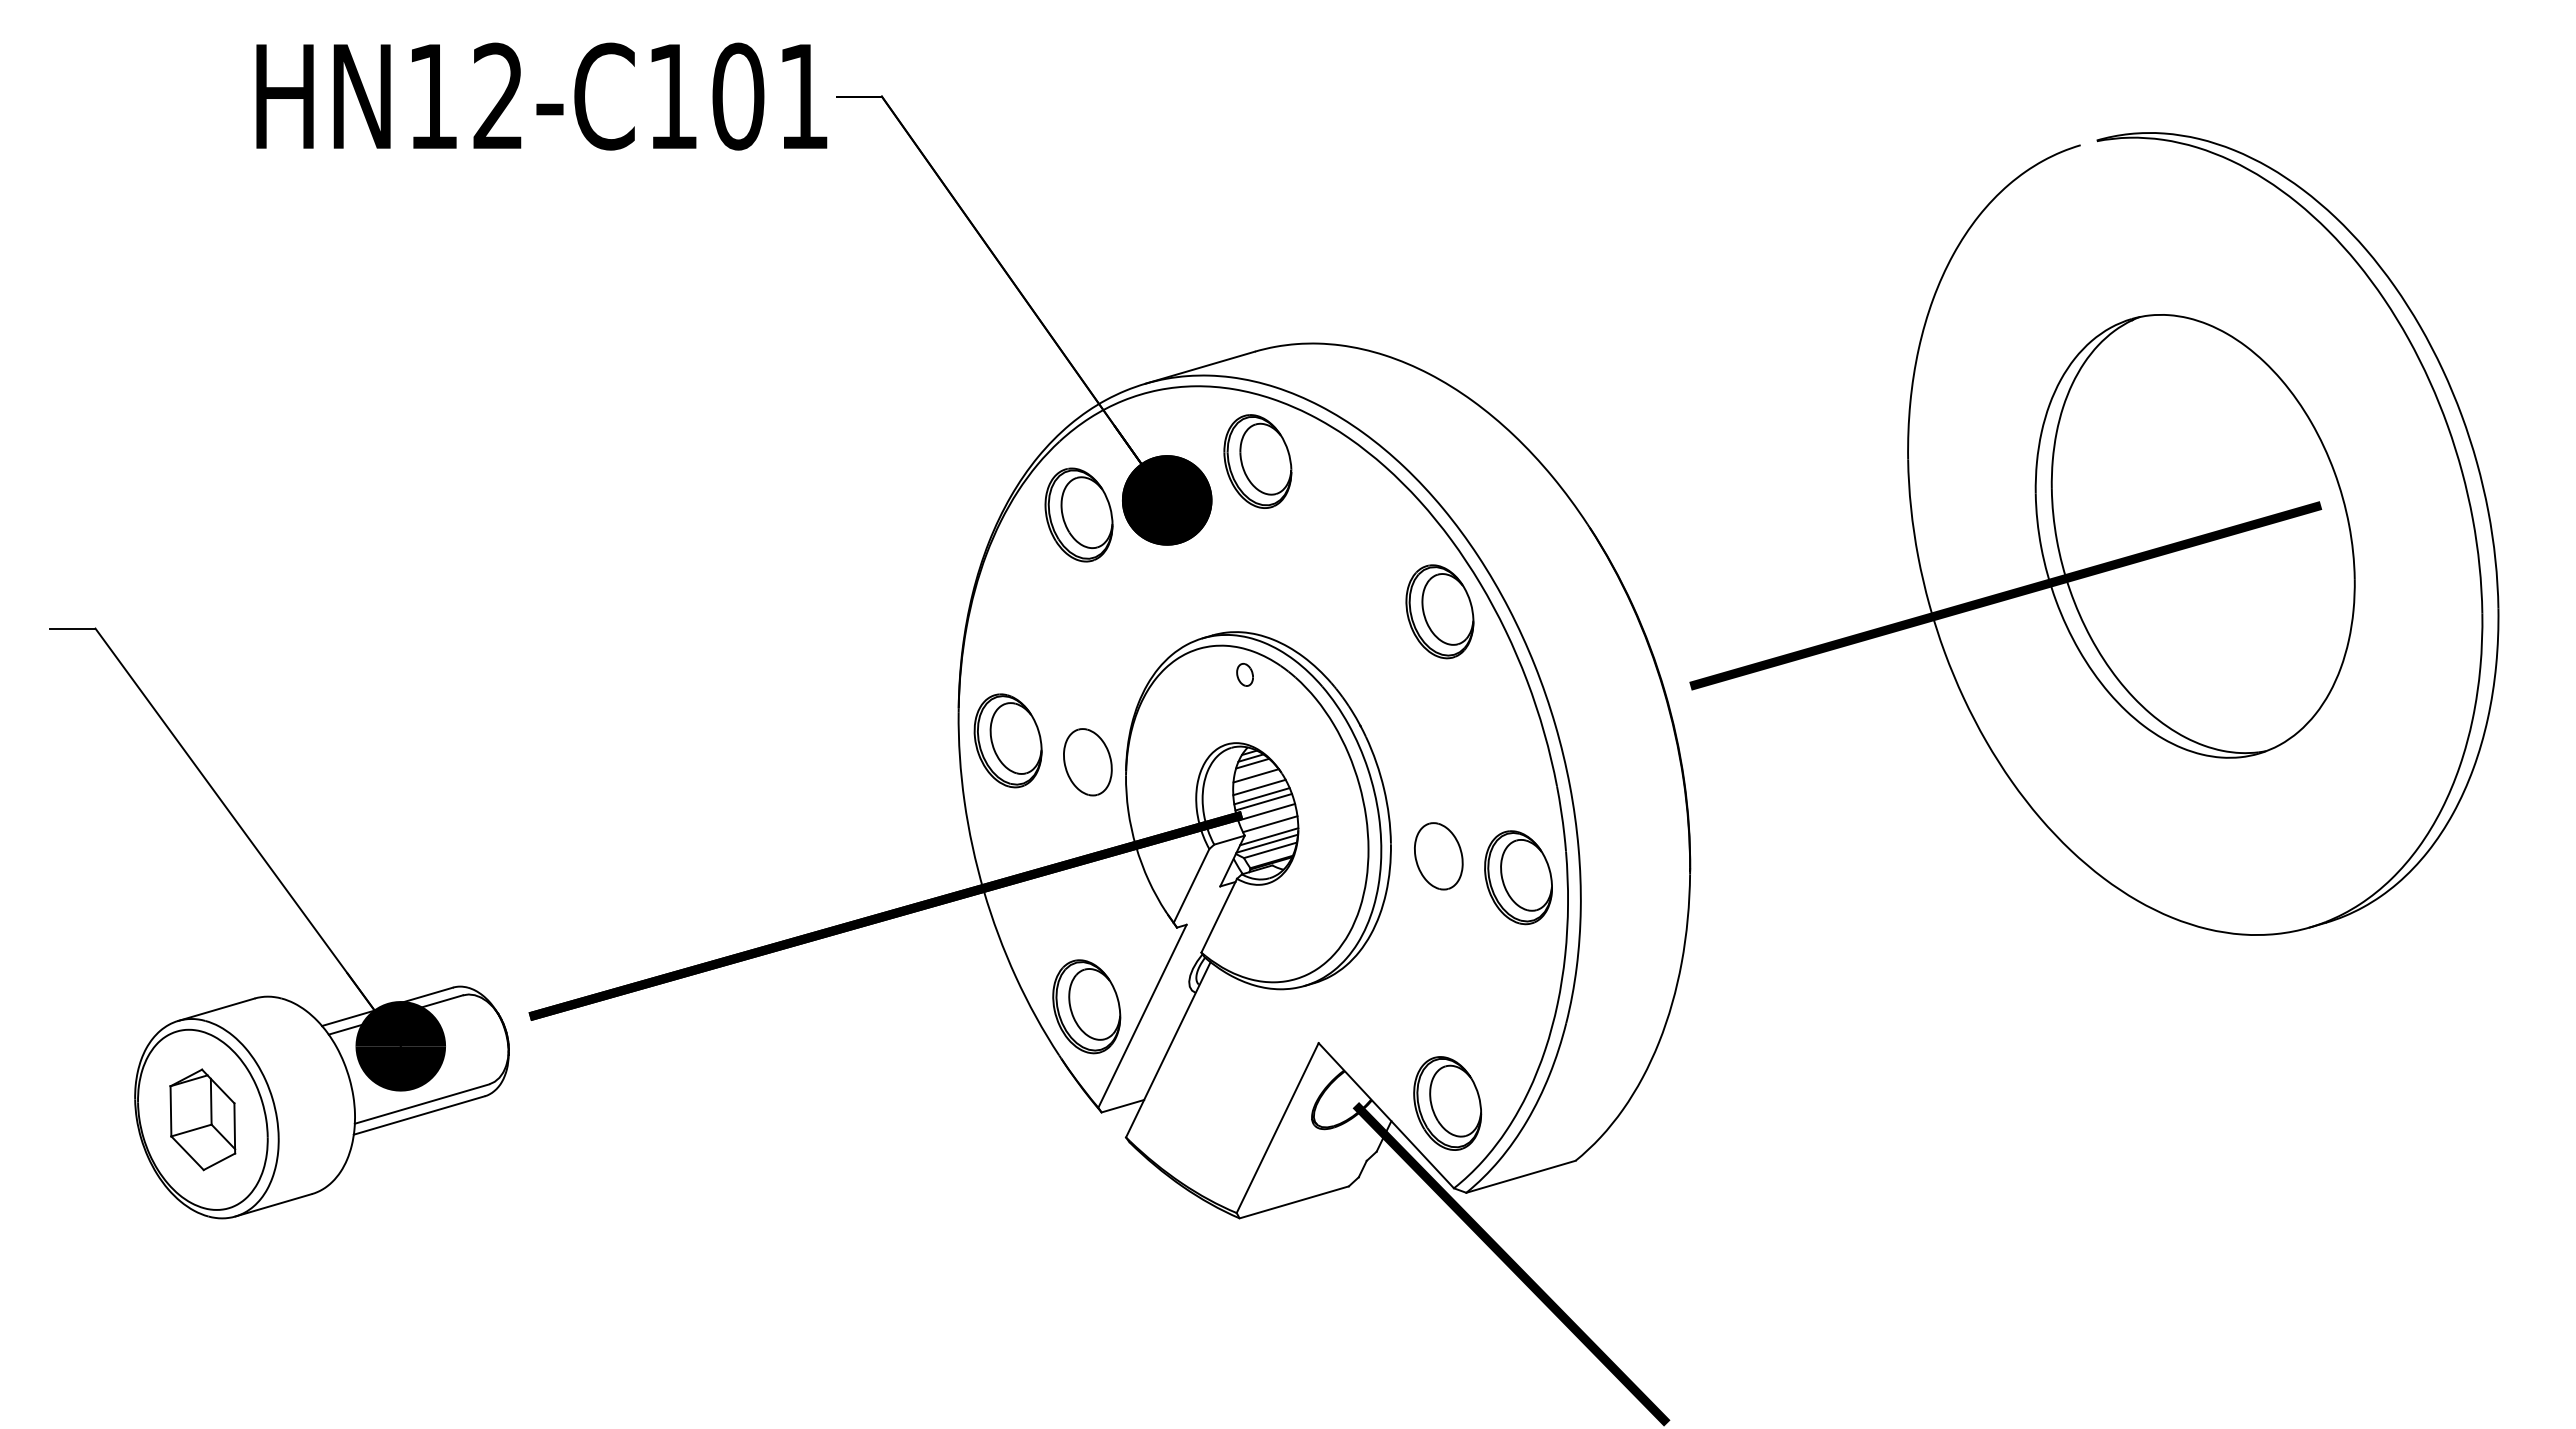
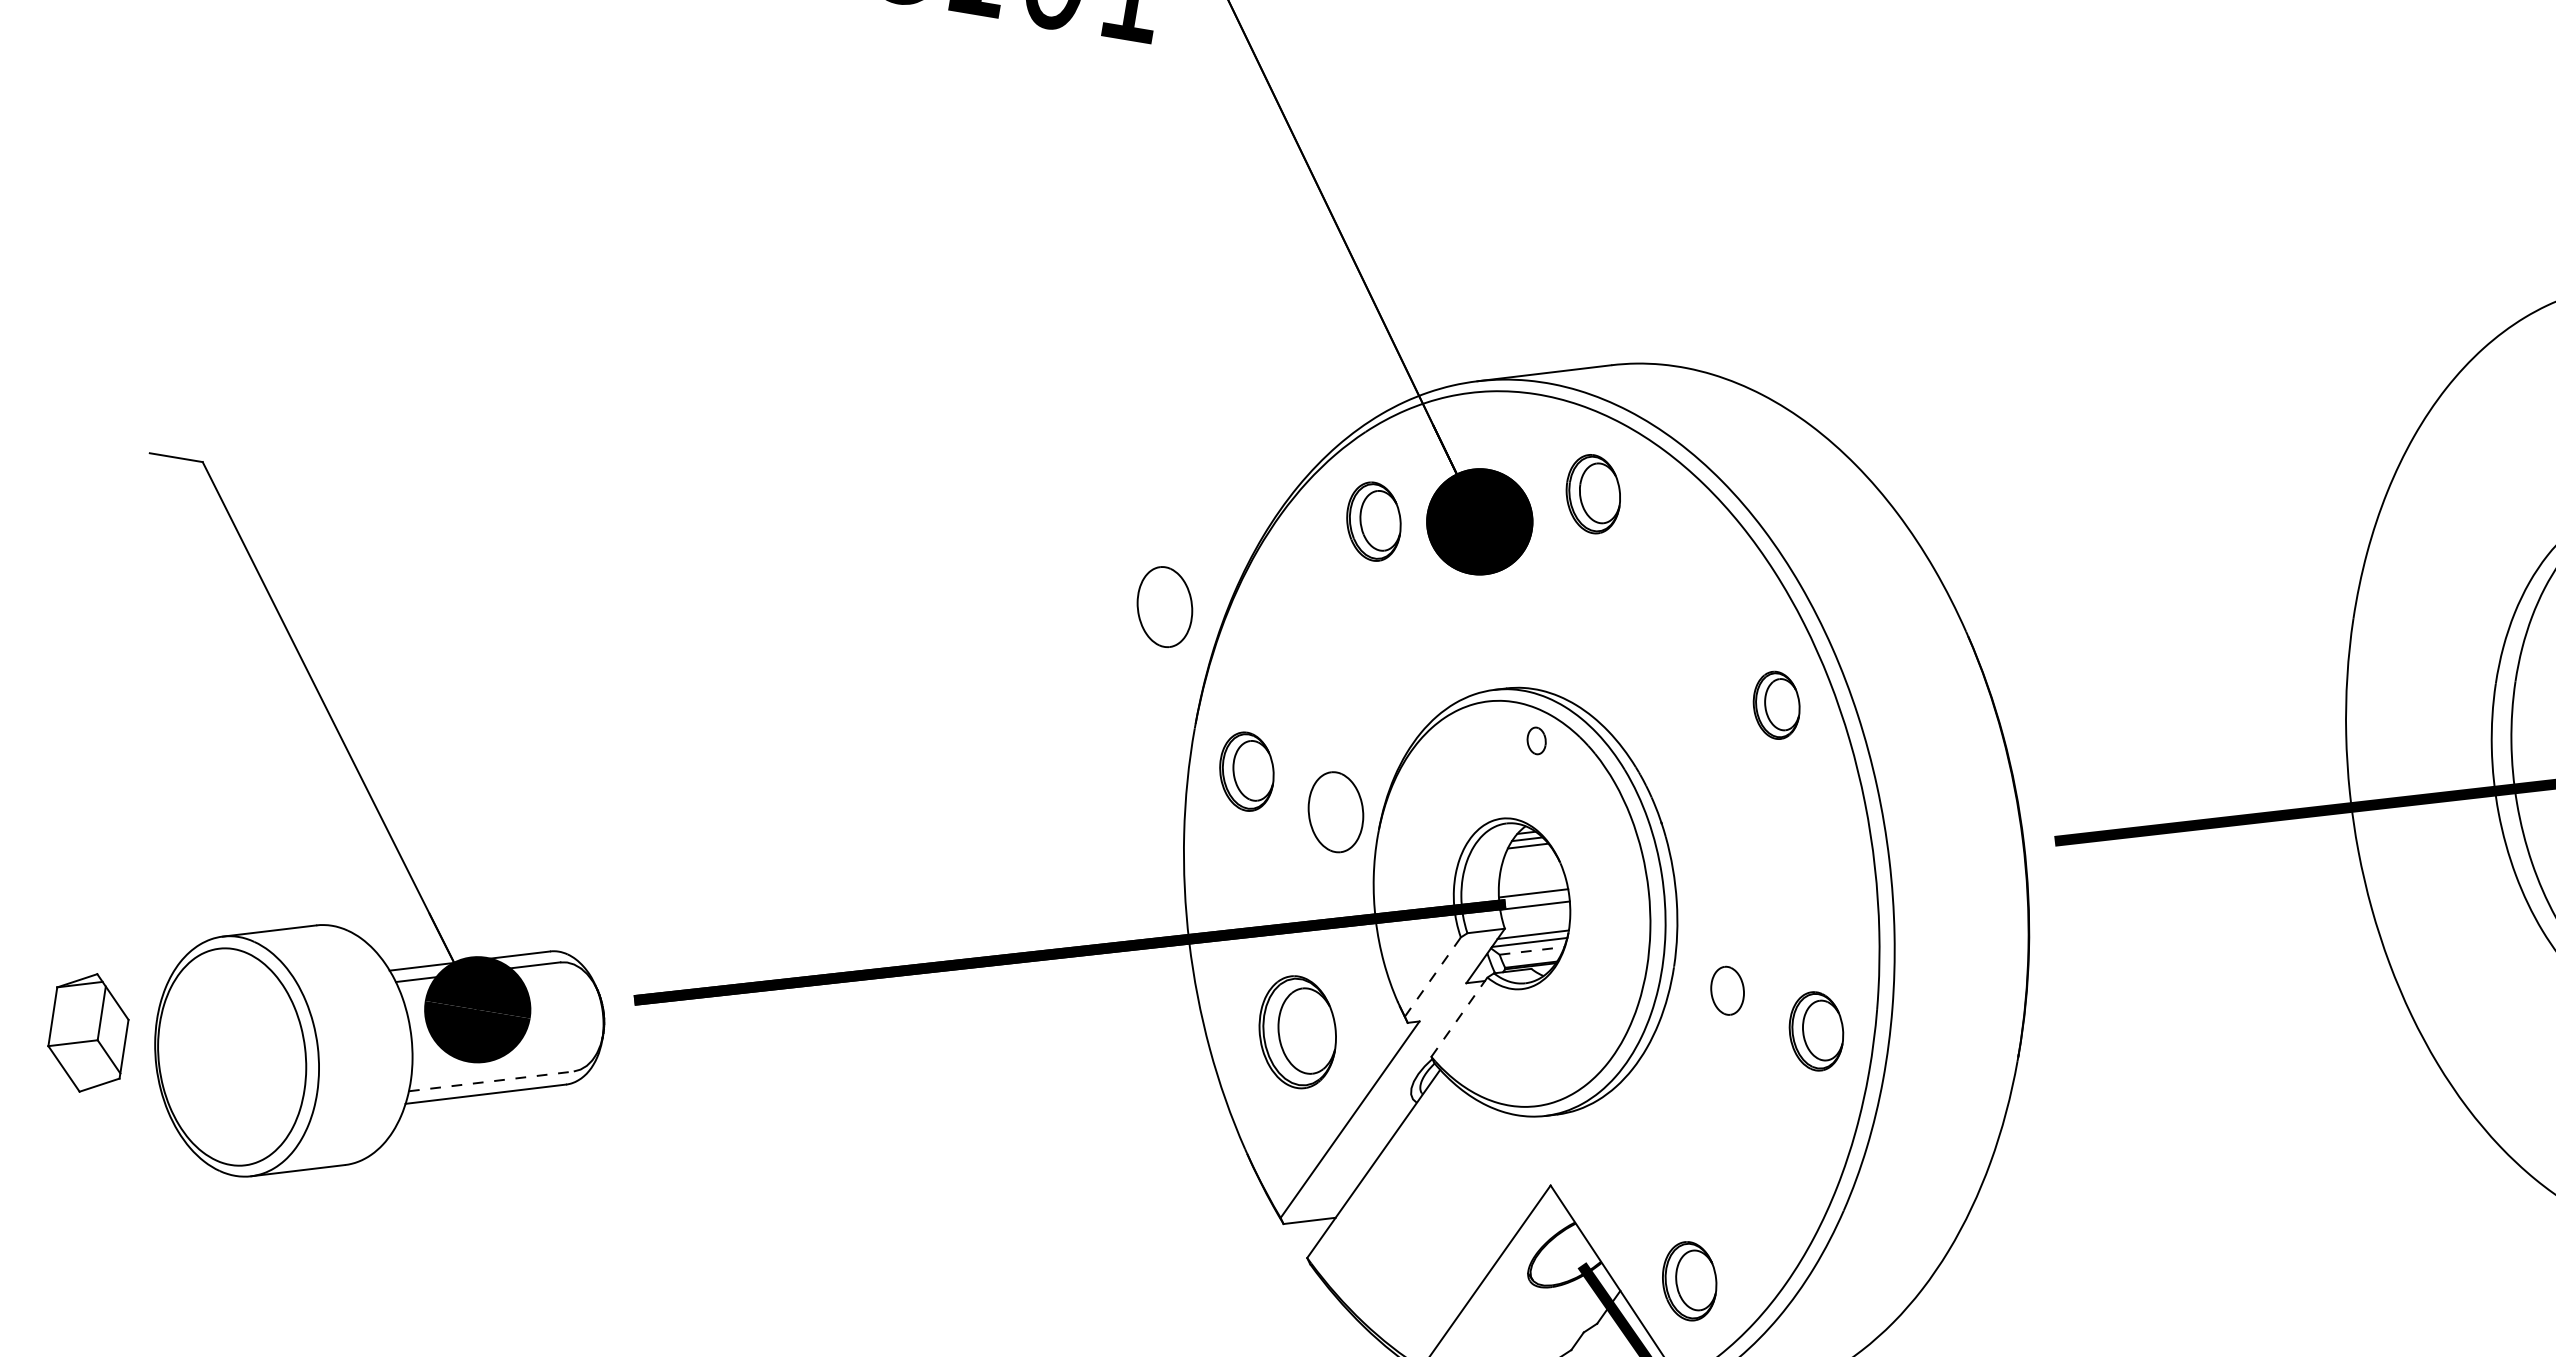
part: (1257, 461) -> (1592, 494), size x0.7
part: (1078, 514) -> (1373, 520), size x0.7
part: (1439, 611) -> (1776, 704), size x0.6
part: (916, 615) -> (1164, 607), added
part: (1007, 740) -> (1246, 771), size x0.7
line: (1255, 775) -> (1529, 860), removed
line: (1259, 787) -> (1531, 875), removed
line: (1261, 796) -> (1532, 886), removed
line: (1270, 824) -> (1537, 920), removed
line: (1270, 850) -> (1532, 951), solid -> dashed
part: (1438, 856) -> (1727, 990), size x0.6
part: (1518, 877) -> (1816, 1031), size x0.7
line: (1191, 885) -> (1432, 976), solid -> dashed
line: (1219, 915) -> (1459, 1017), solid -> dashed
part: (1086, 1006) -> (1297, 1031), moved
part: (1447, 1103) -> (1689, 1281), size x0.7
line: (421, 1104) -> (490, 1081), solid -> dashed
part: (202, 1119) -> (88, 1032), moved

